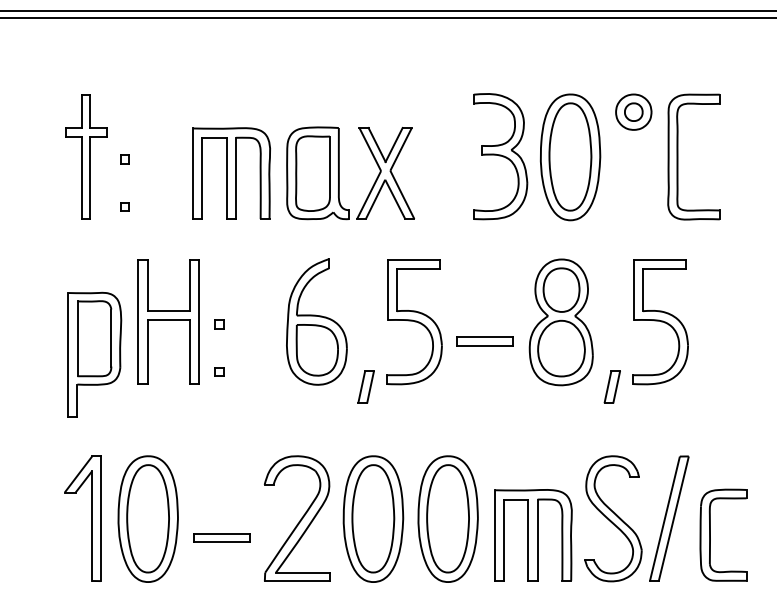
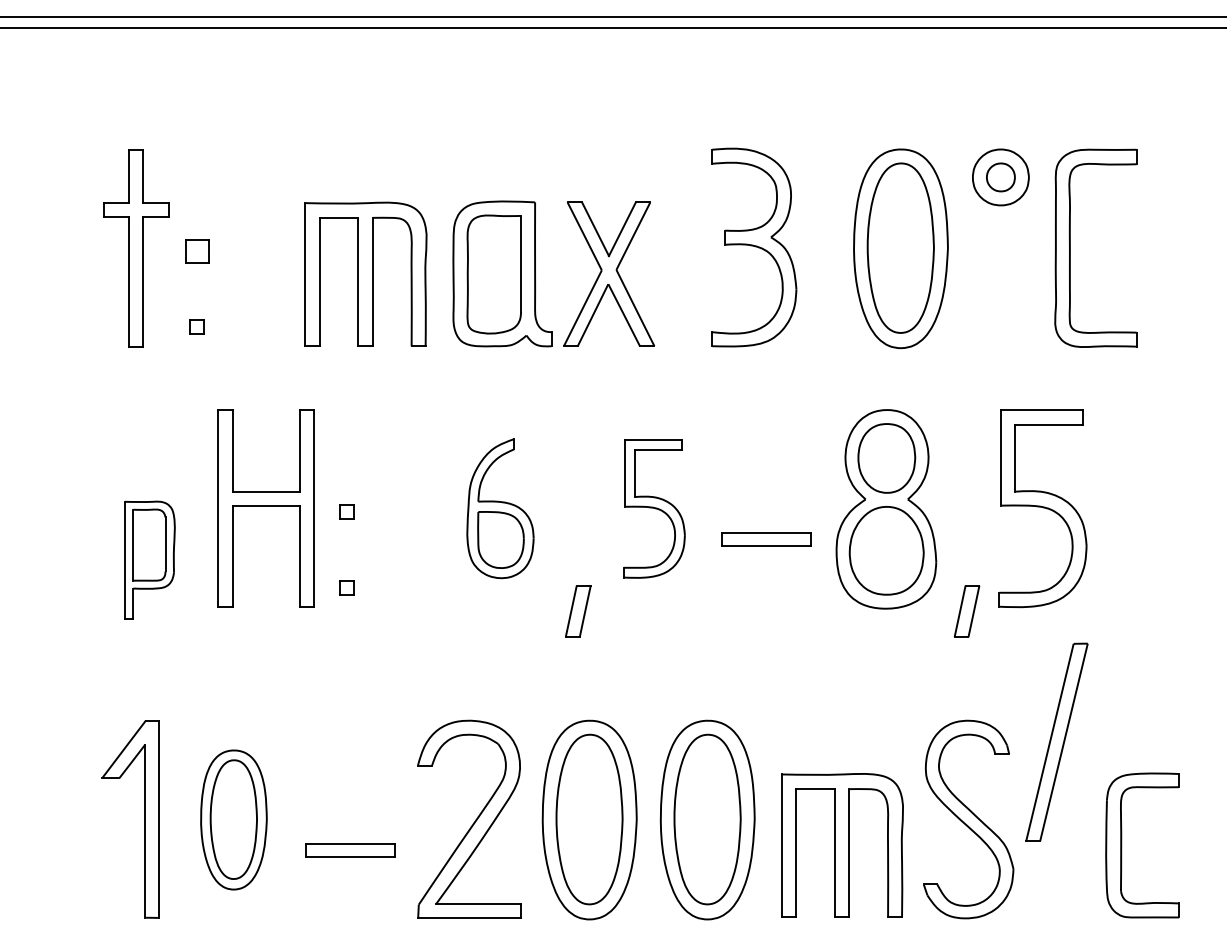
part: (500, 156) -> (754, 247), moved
part: (124, 159) -> (196, 252), size x1.6
part: (316, 321) -> (499, 507), size x0.7
part: (414, 322) -> (654, 509), size x0.7
part: (94, 354) -> (149, 560), size x0.6
part: (147, 518) -> (232, 819), size x0.7
part: (669, 518) -> (1057, 741), moved

